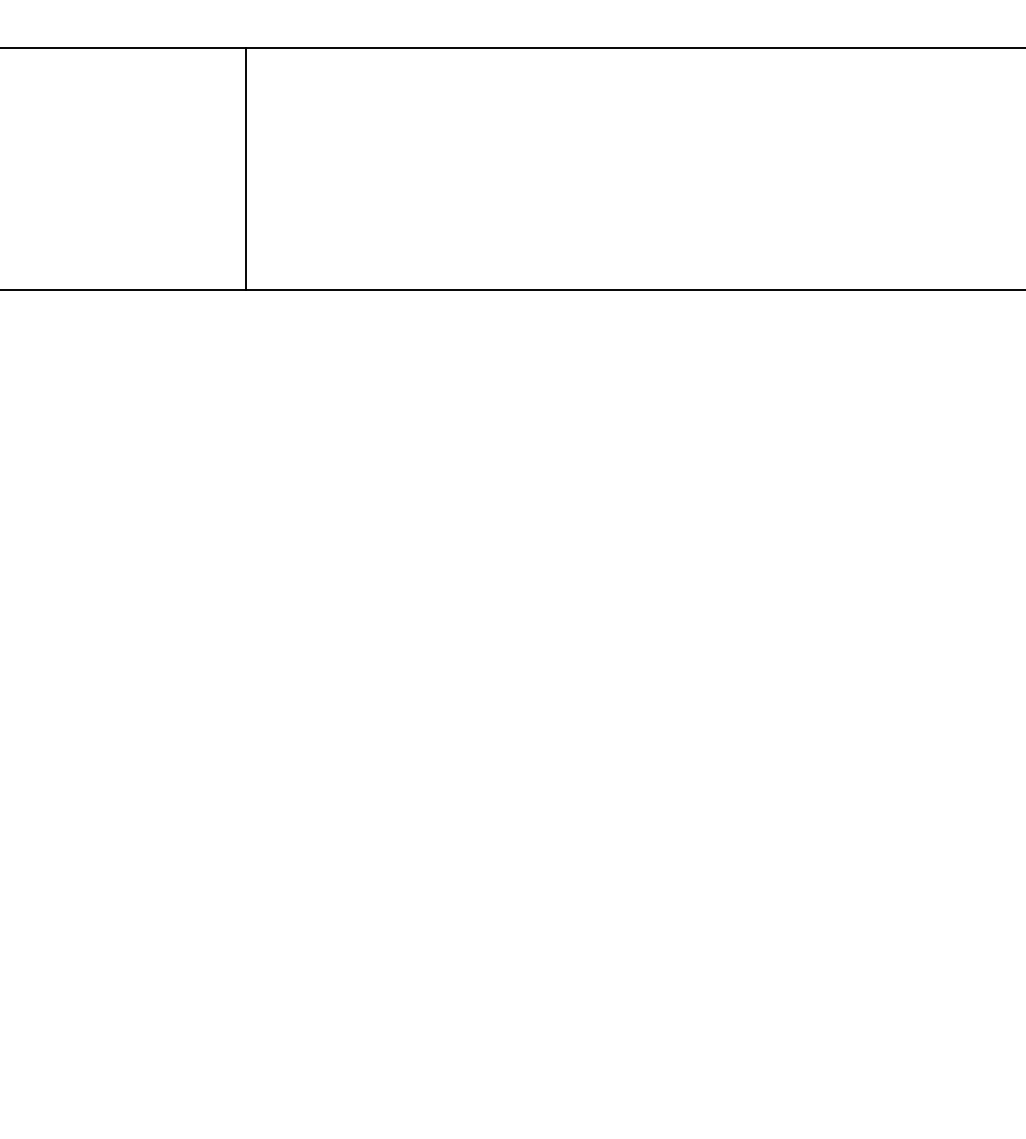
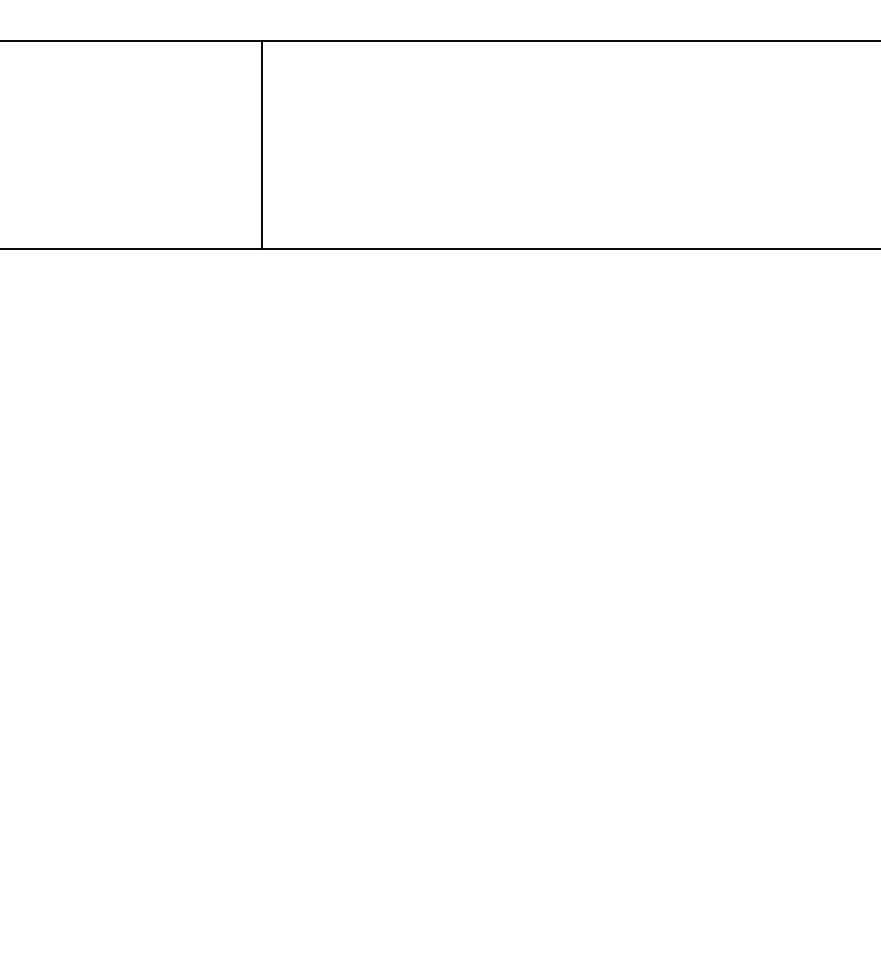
line: (246, 168) -> (262, 144), moved

